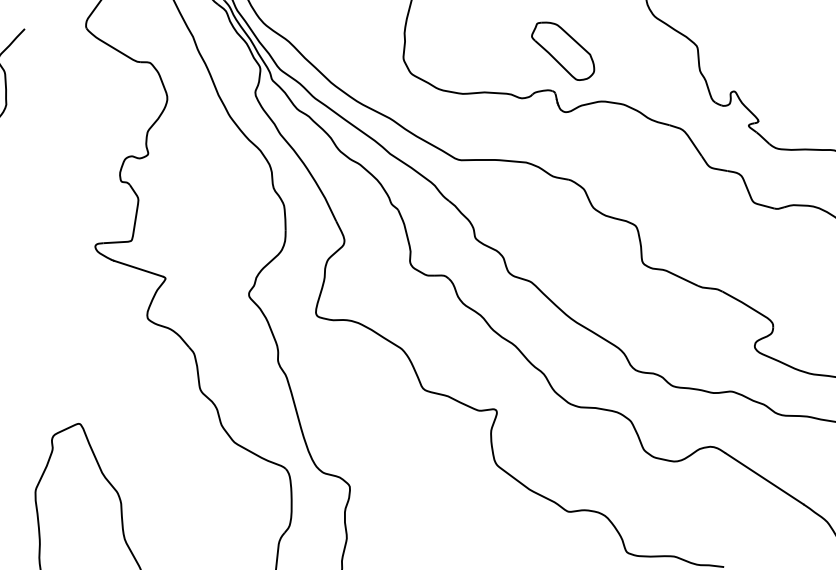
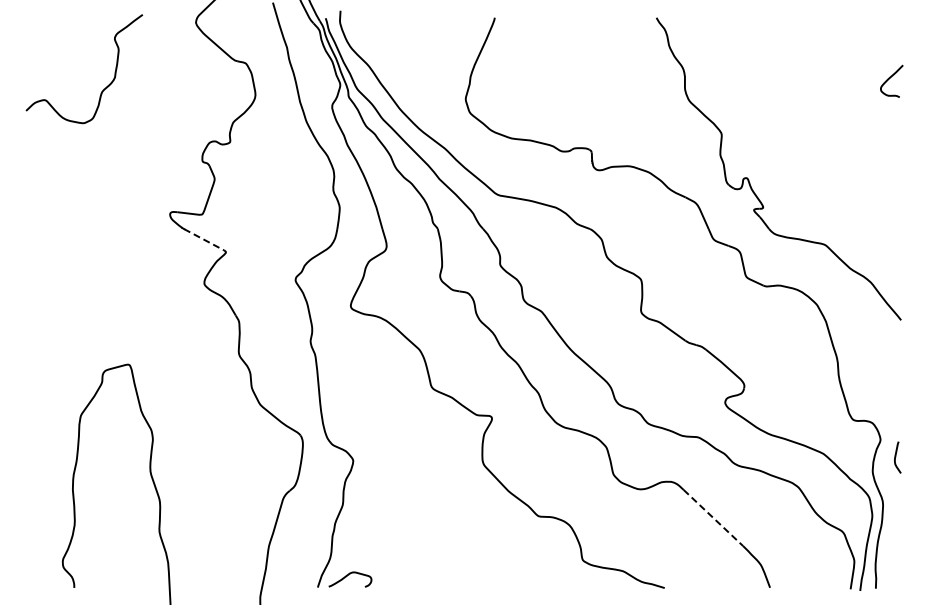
part: (562, 50) -> (604, 116), removed
line: (138, 268) -> (204, 239), solid -> dashed
line: (764, 478) -> (713, 517), solid -> dashed

